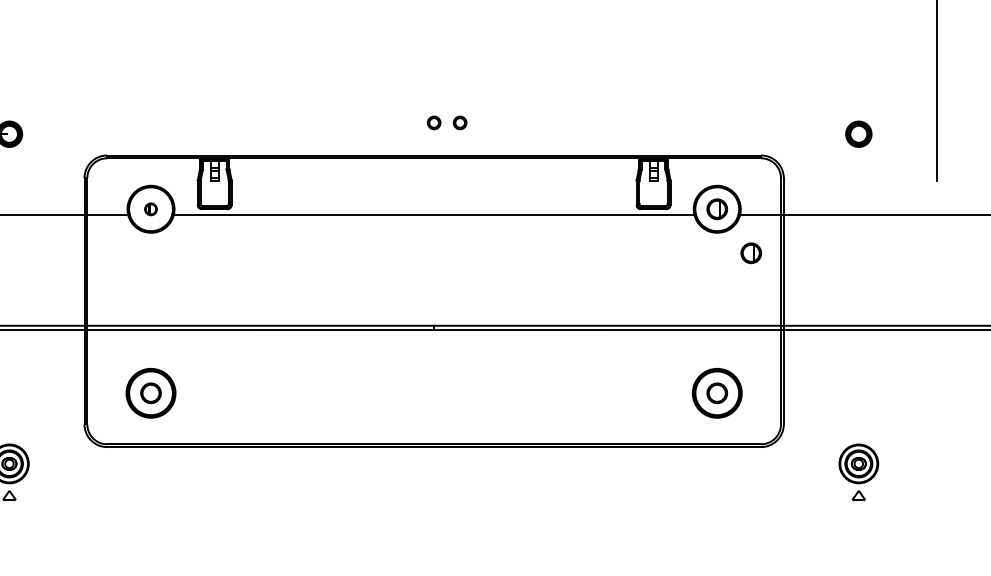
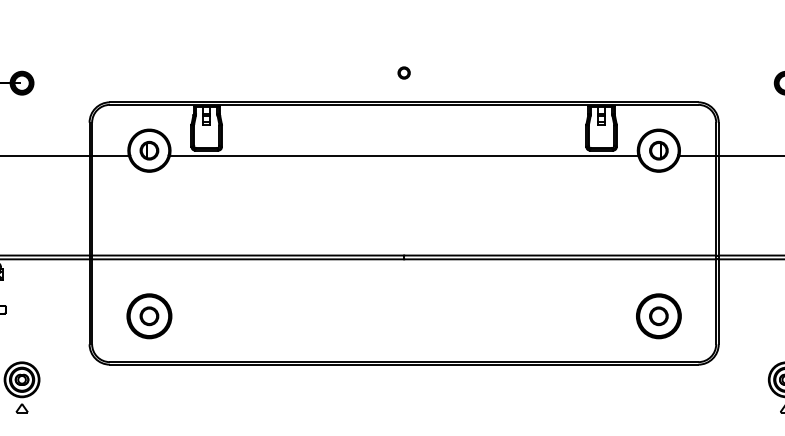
part: (459, 122) -> (426, 72), removed
part: (150, 209) -> (148, 150), size x1.67
part: (751, 253) -> (689, 190), removed

